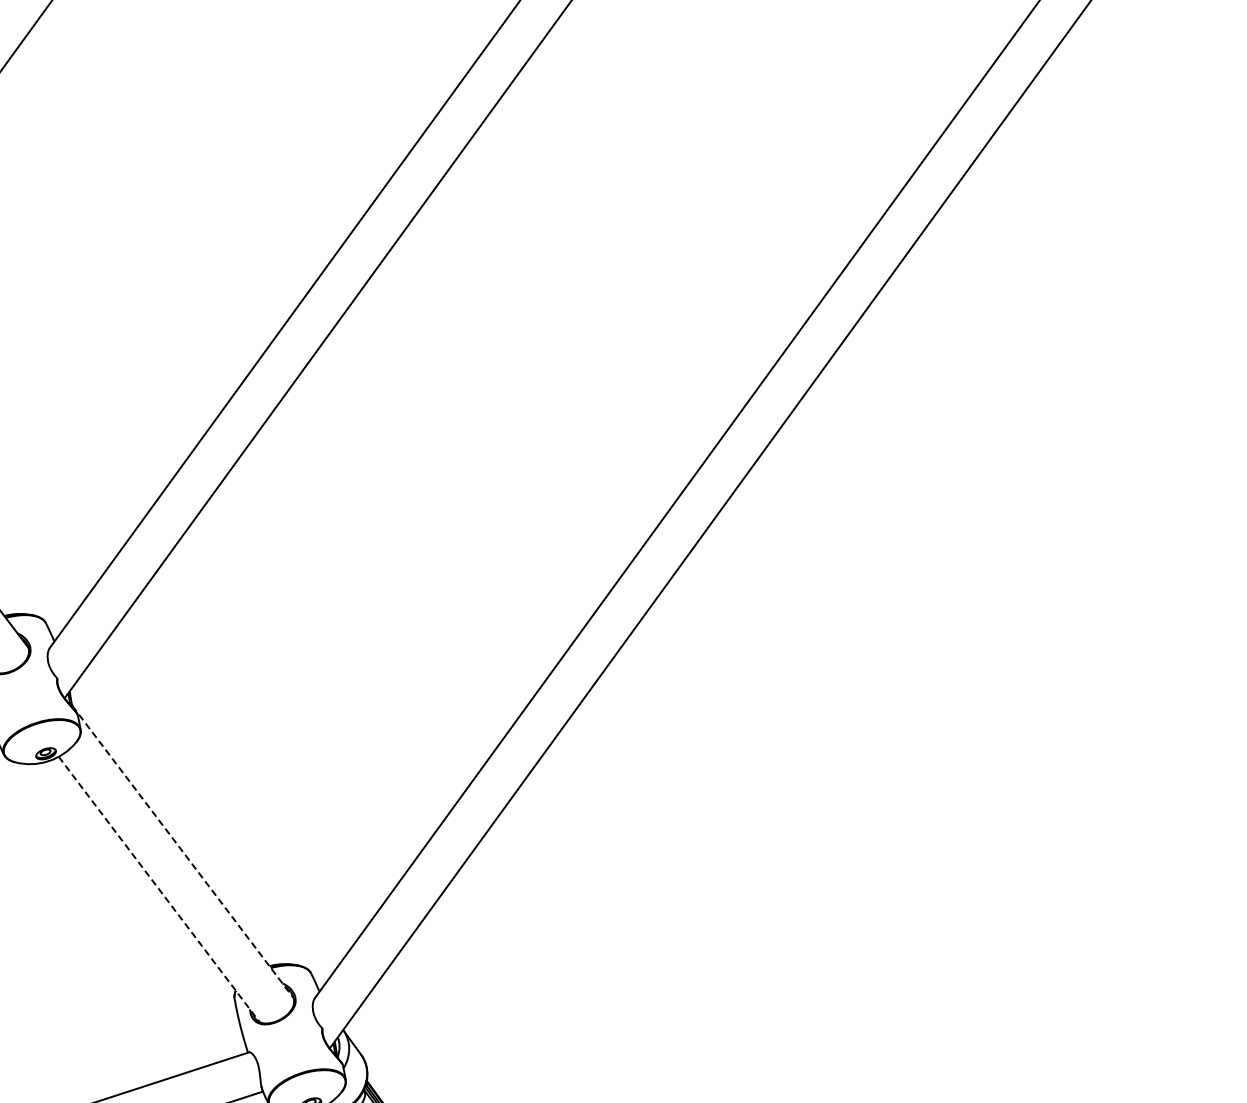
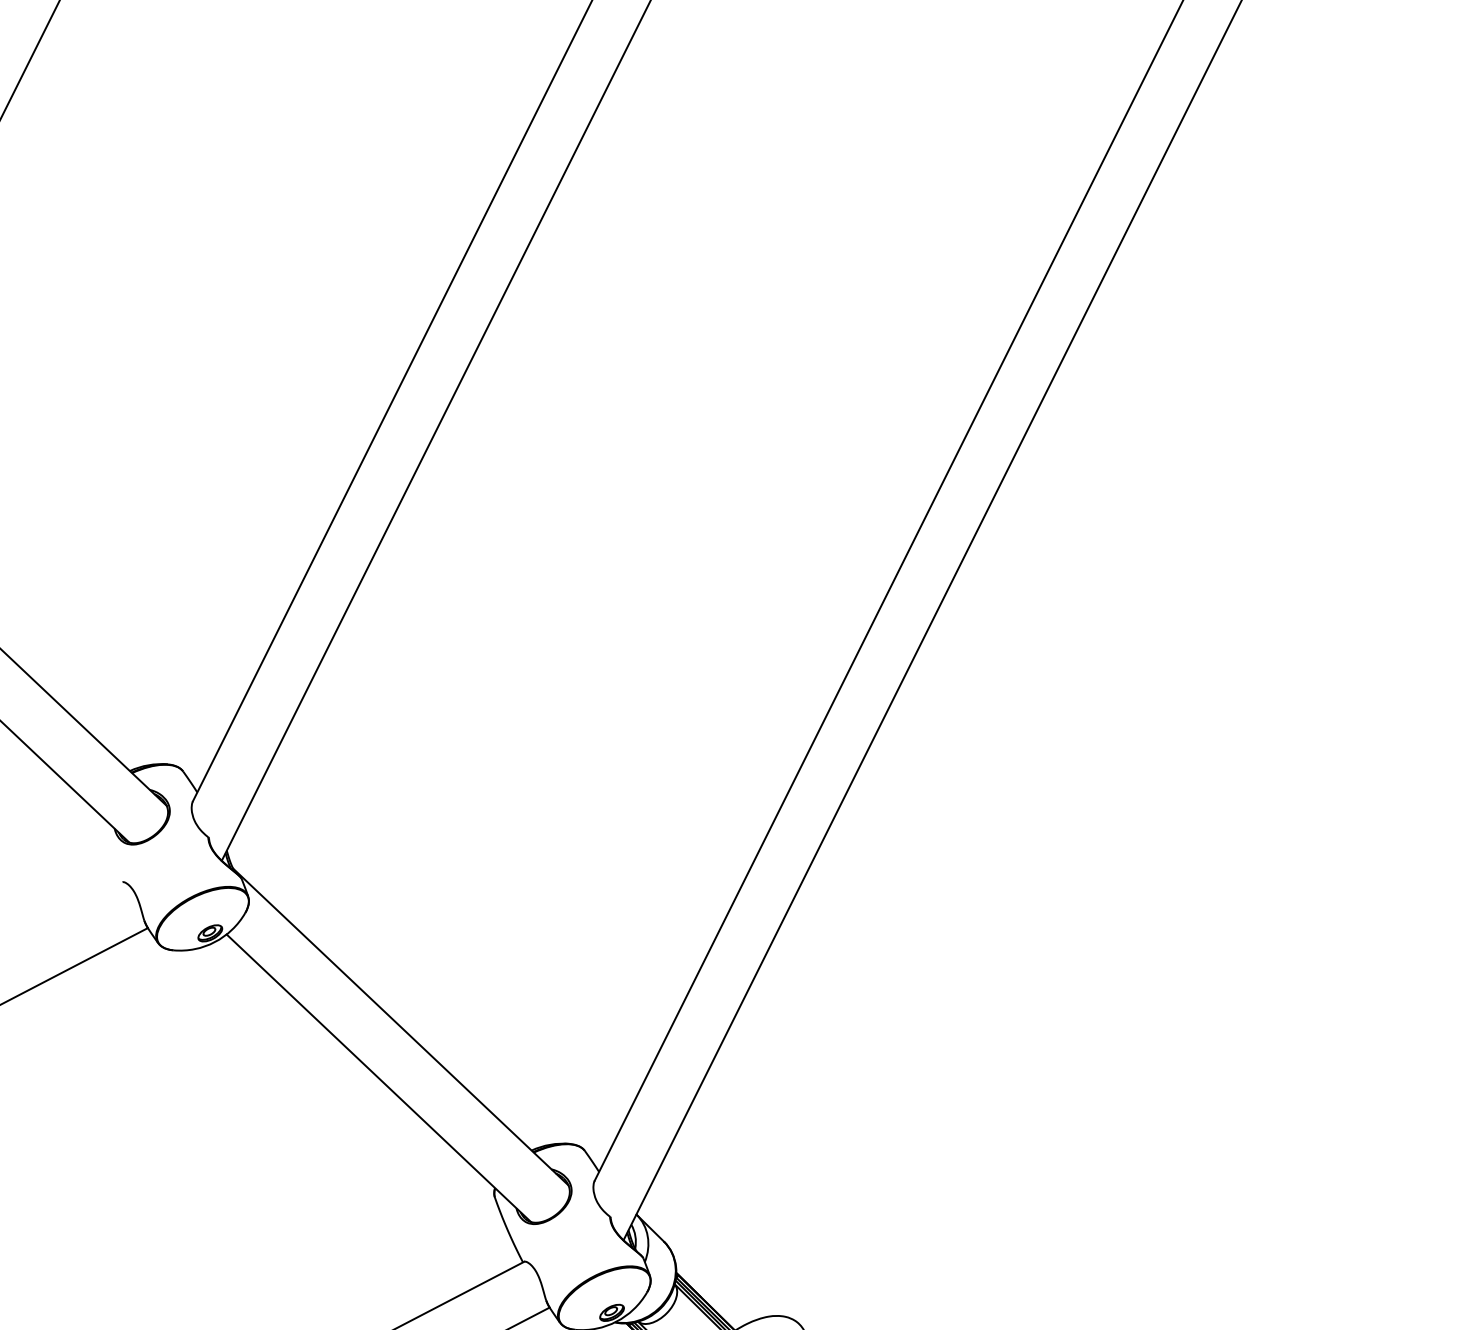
line: (183, 852) -> (401, 1027), dashed -> solid
line: (159, 889) -> (379, 1078), dashed -> solid

